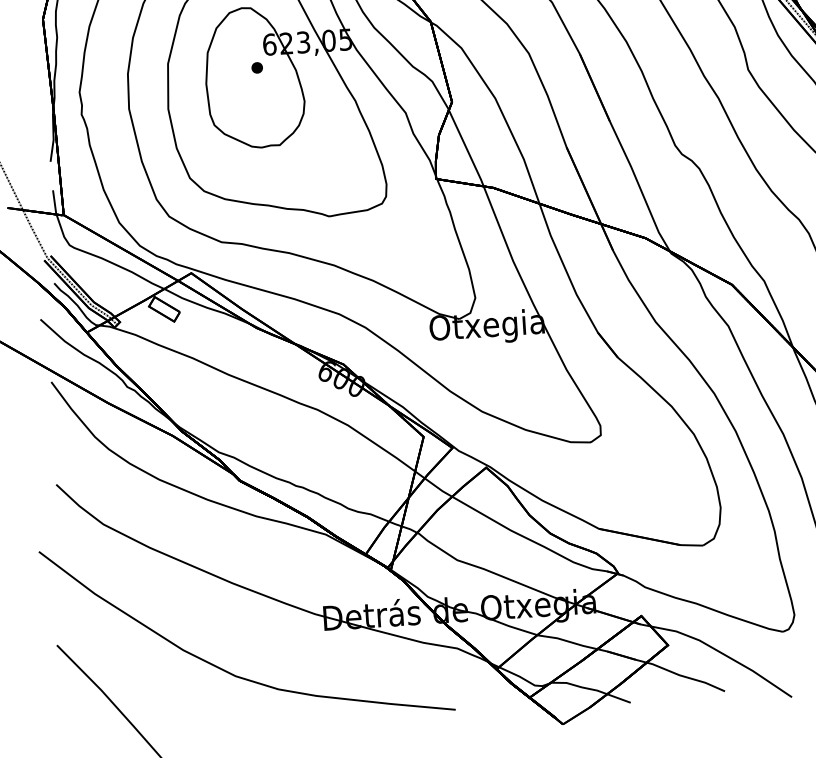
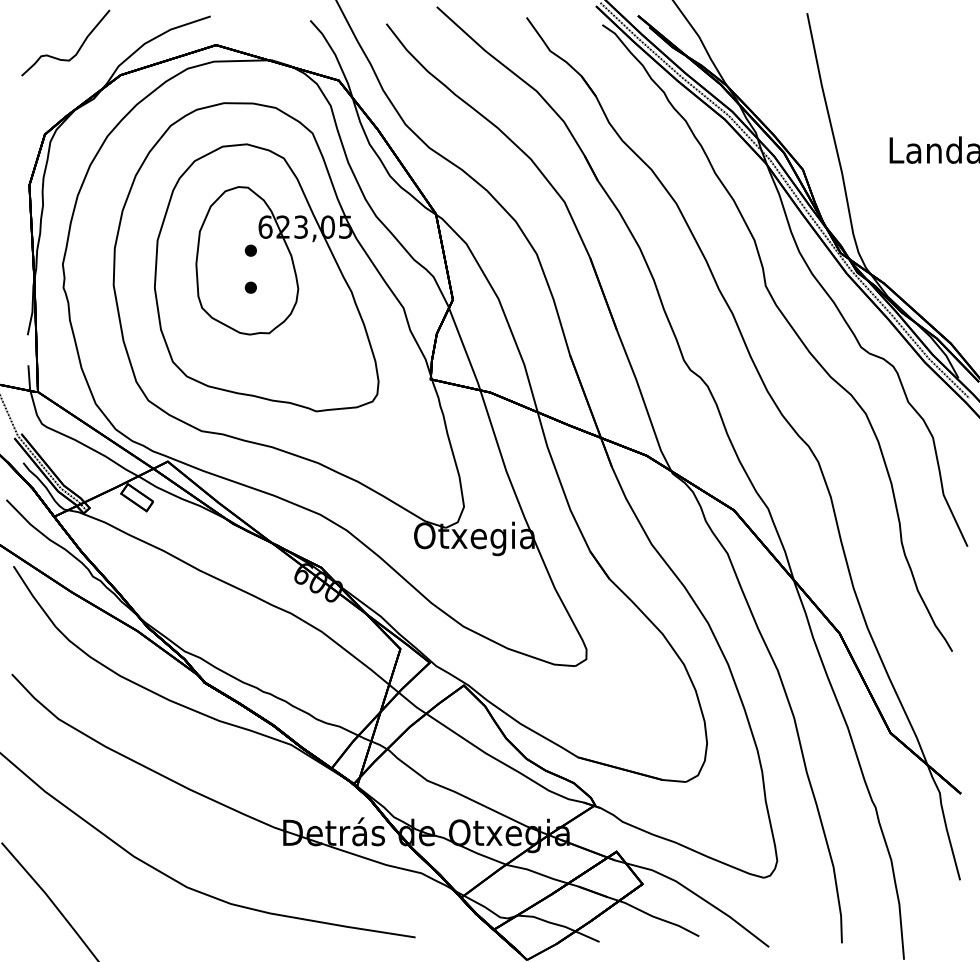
part: (259, 102) -> (250, 287), added

